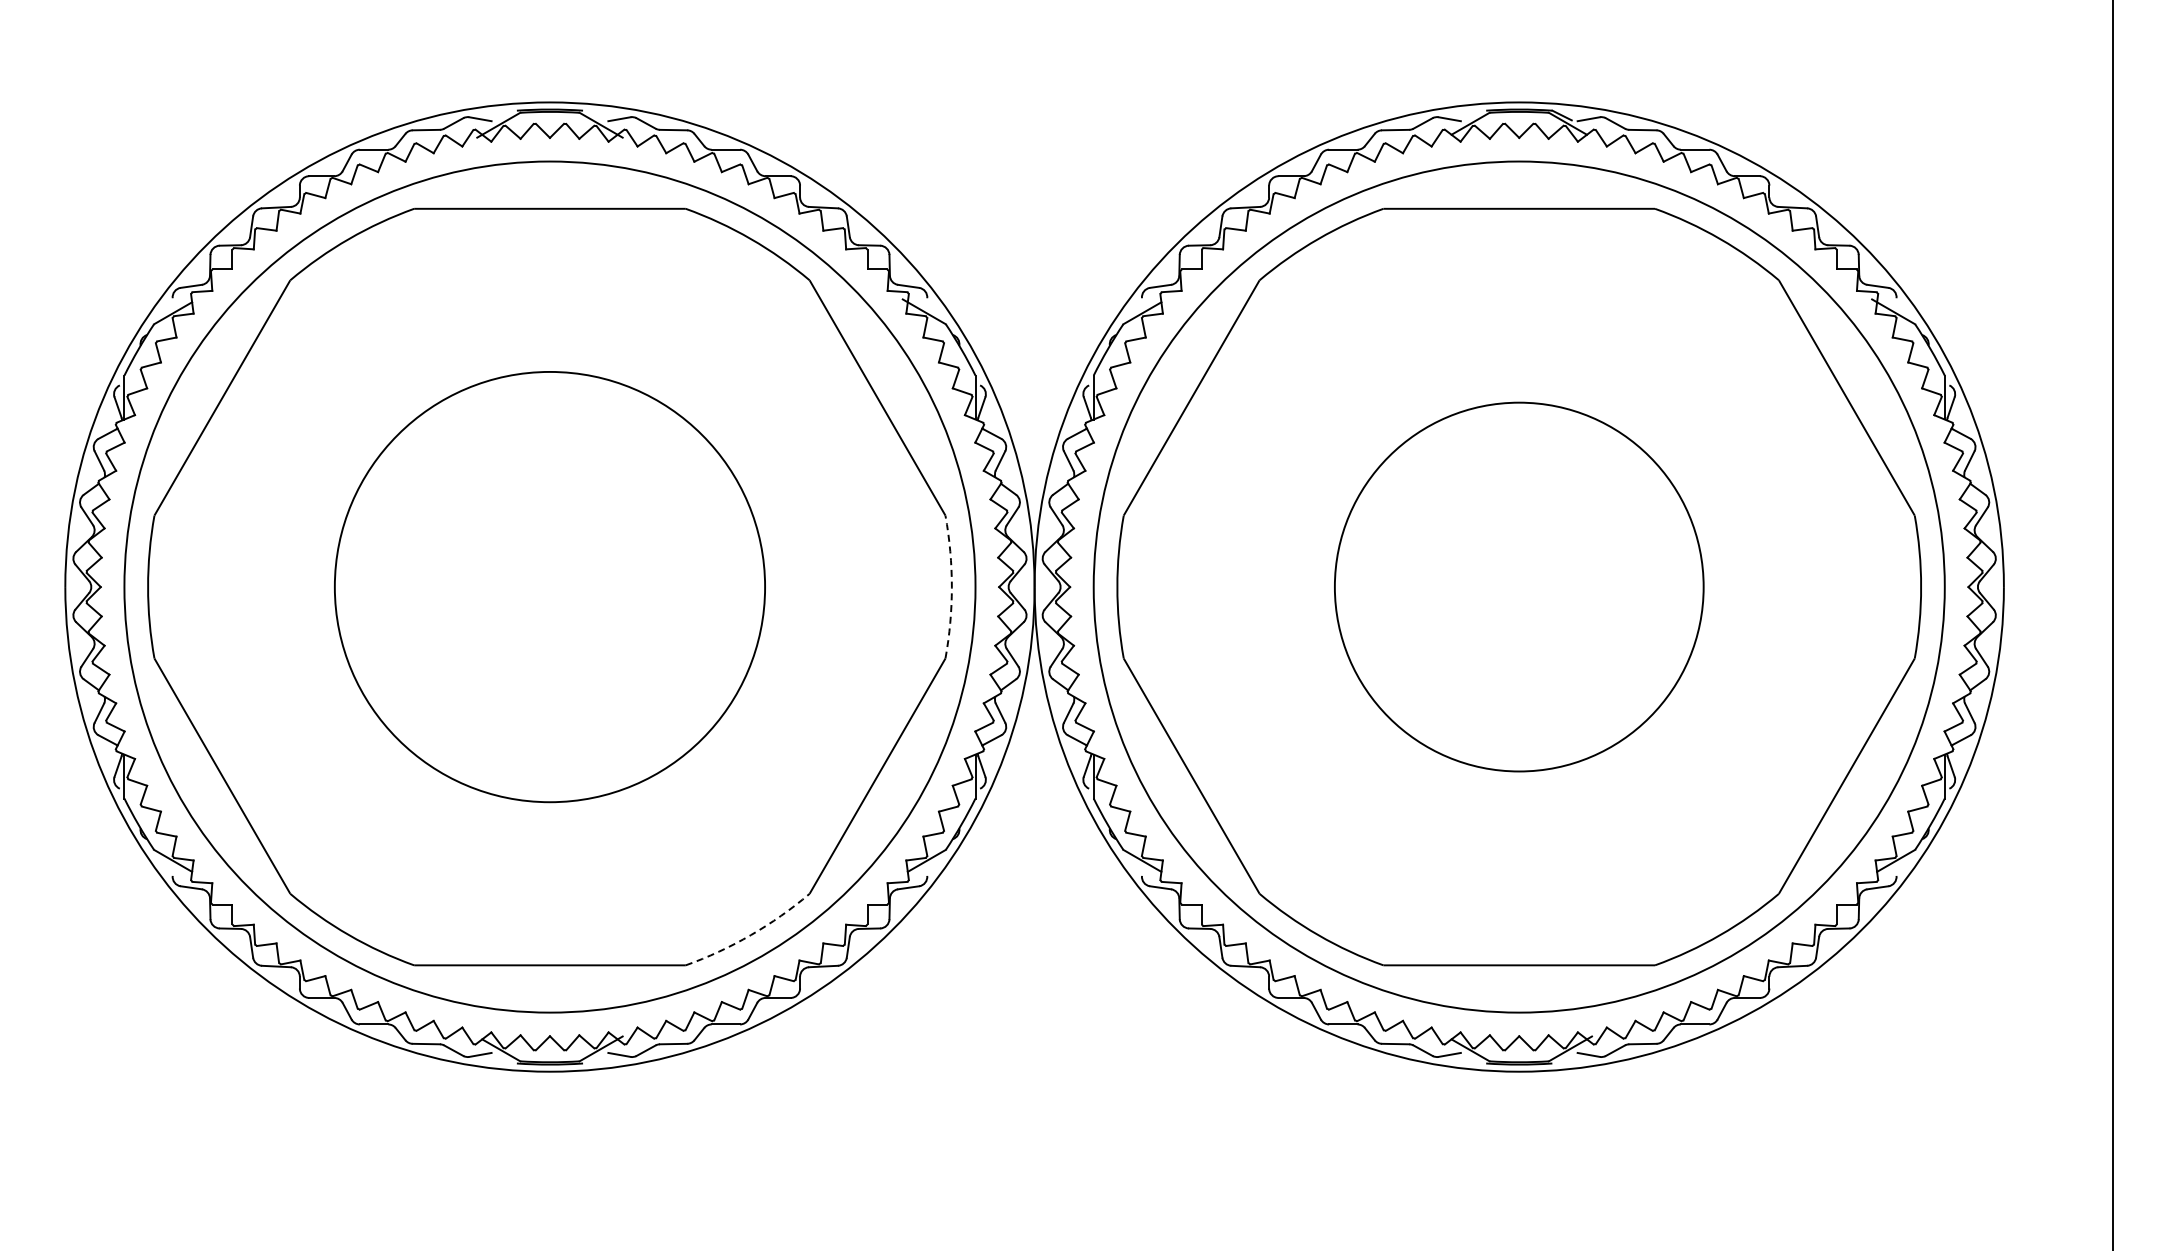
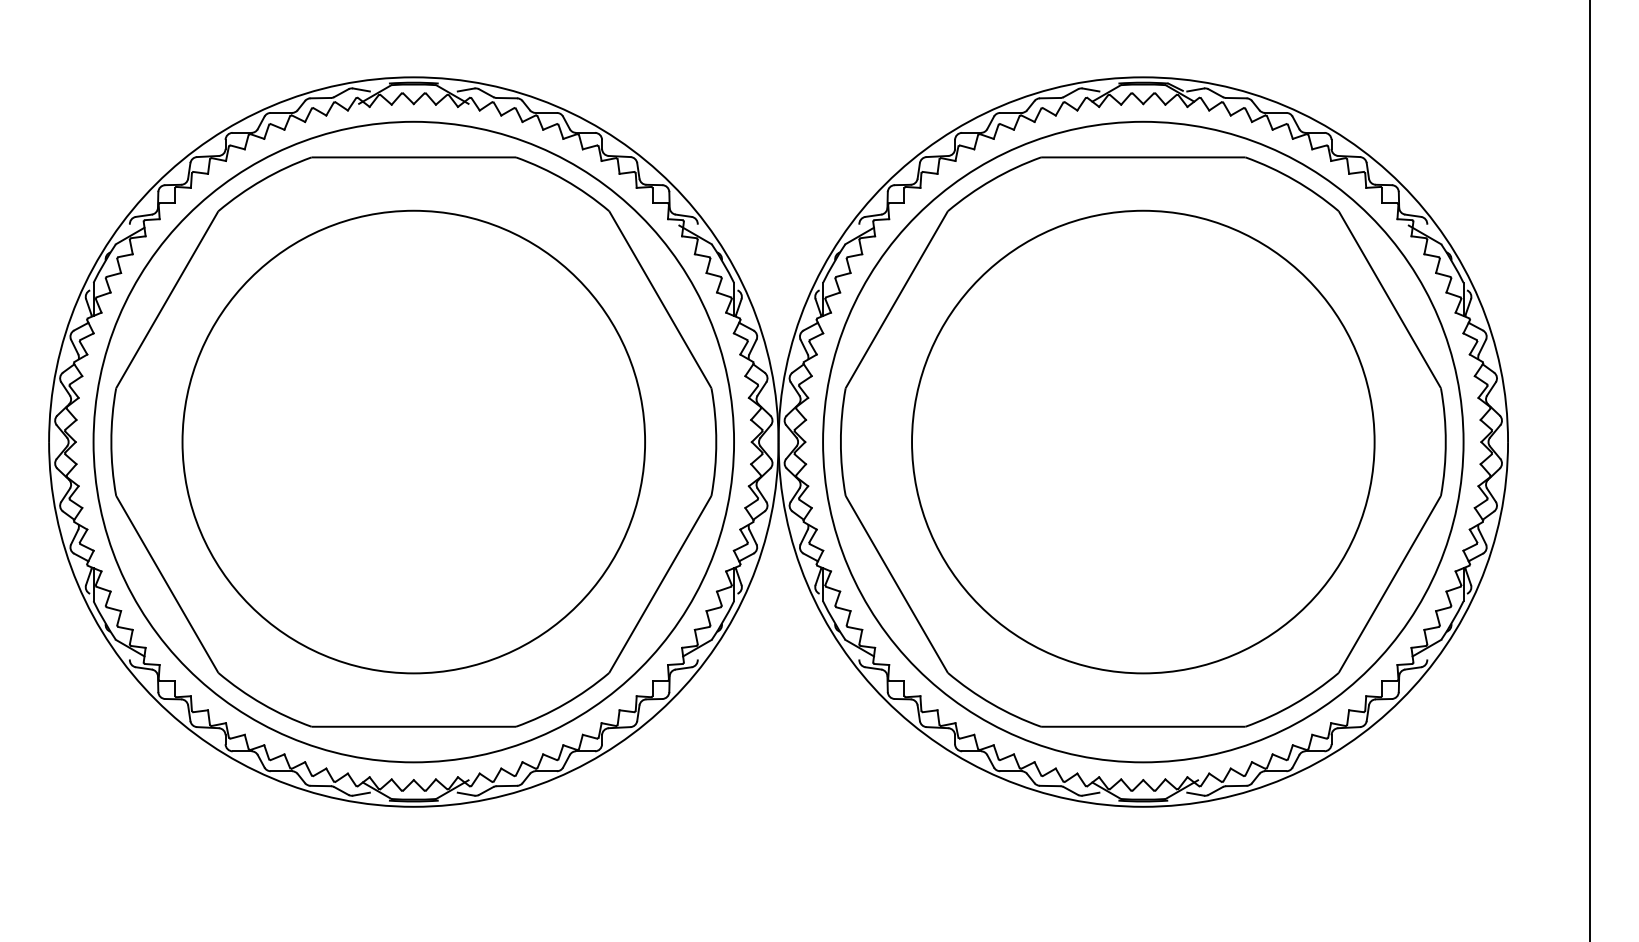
circle: (549, 586) -> (413, 441), size x1.43
circle: (1518, 586) -> (1142, 441), size x1.67
arc: (951, 587) -> (716, 442), dashed -> solid
arc: (750, 935) -> (564, 704), dashed -> solid

